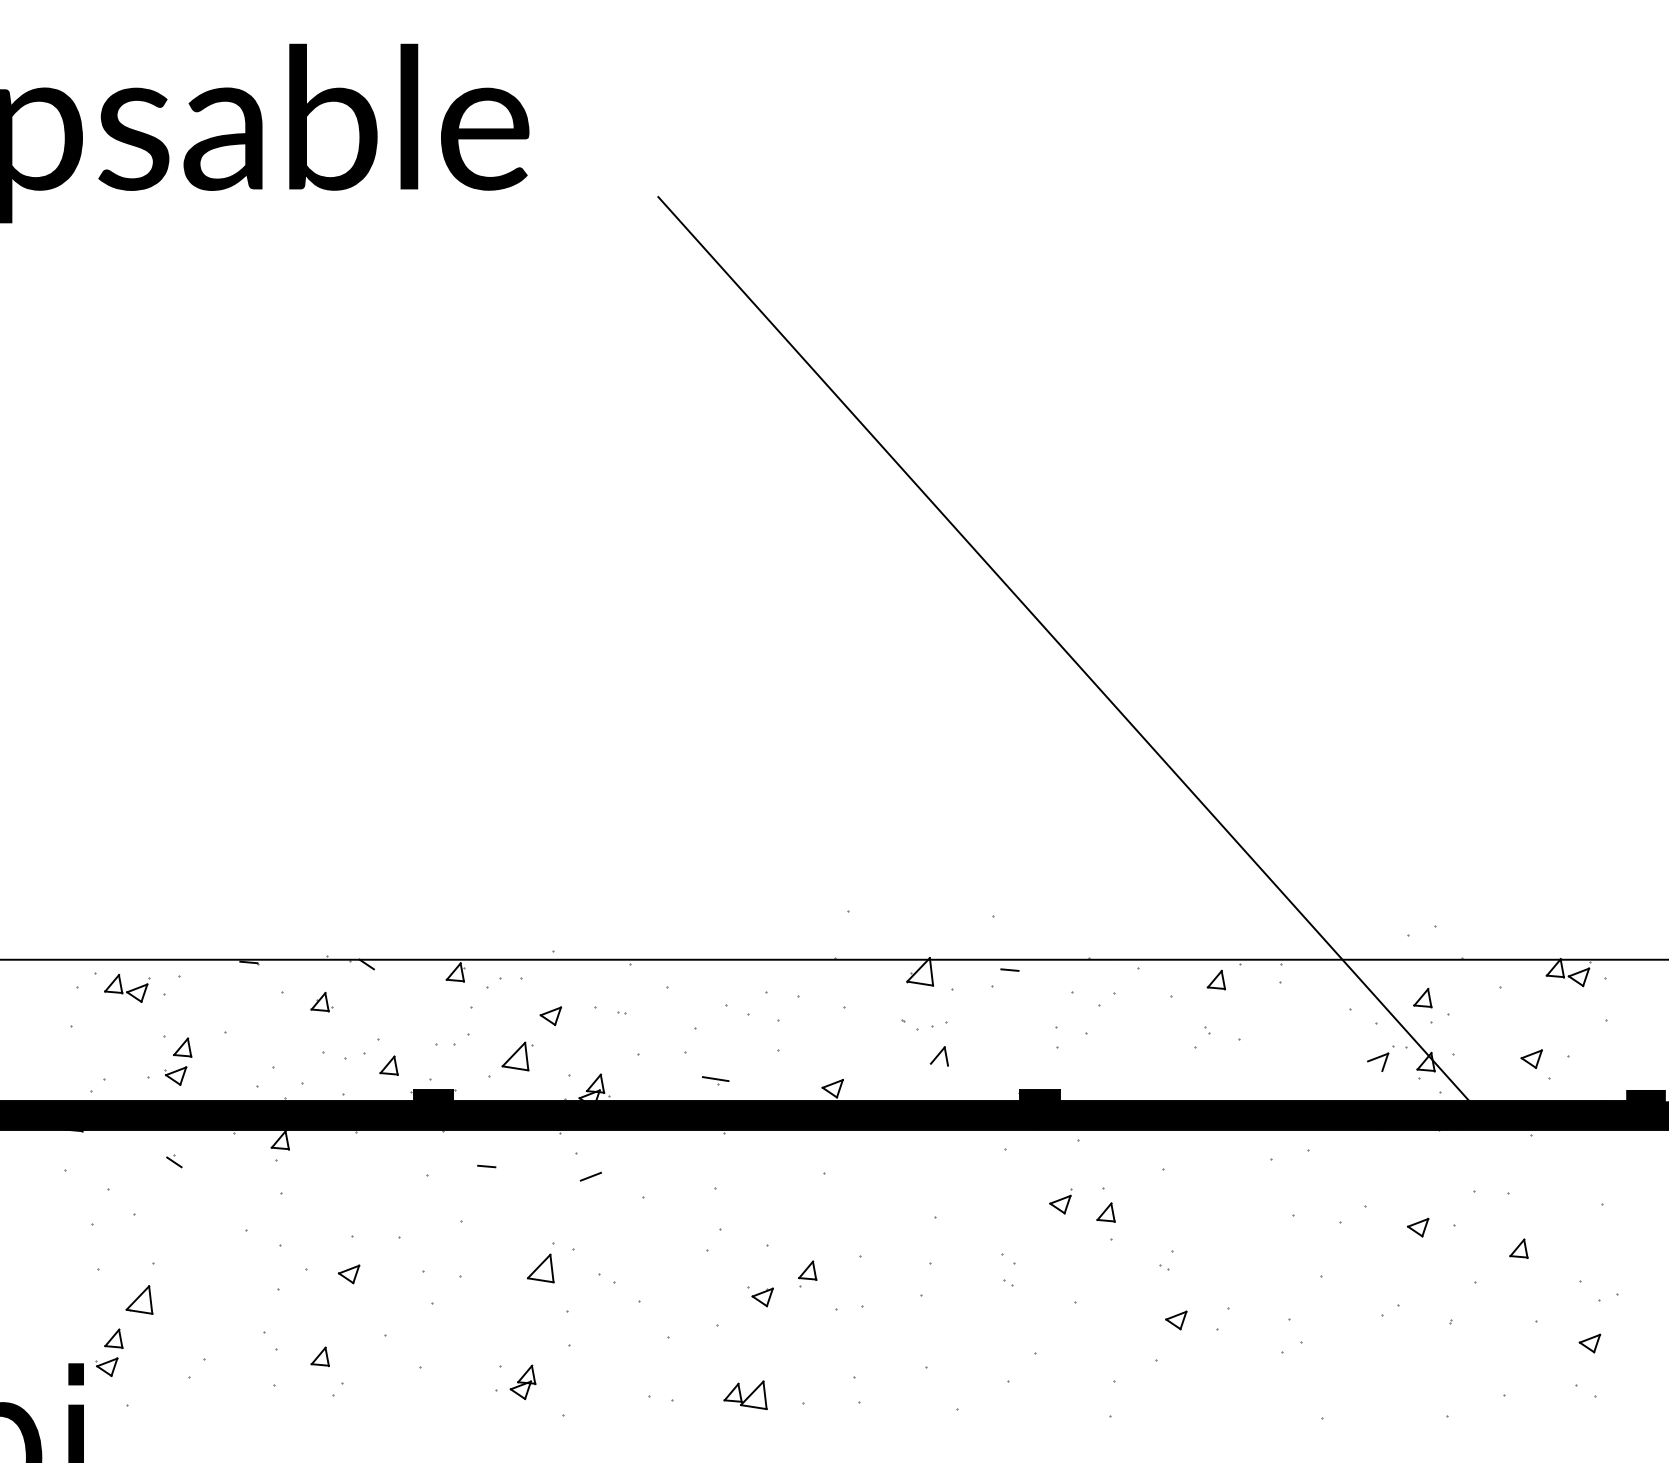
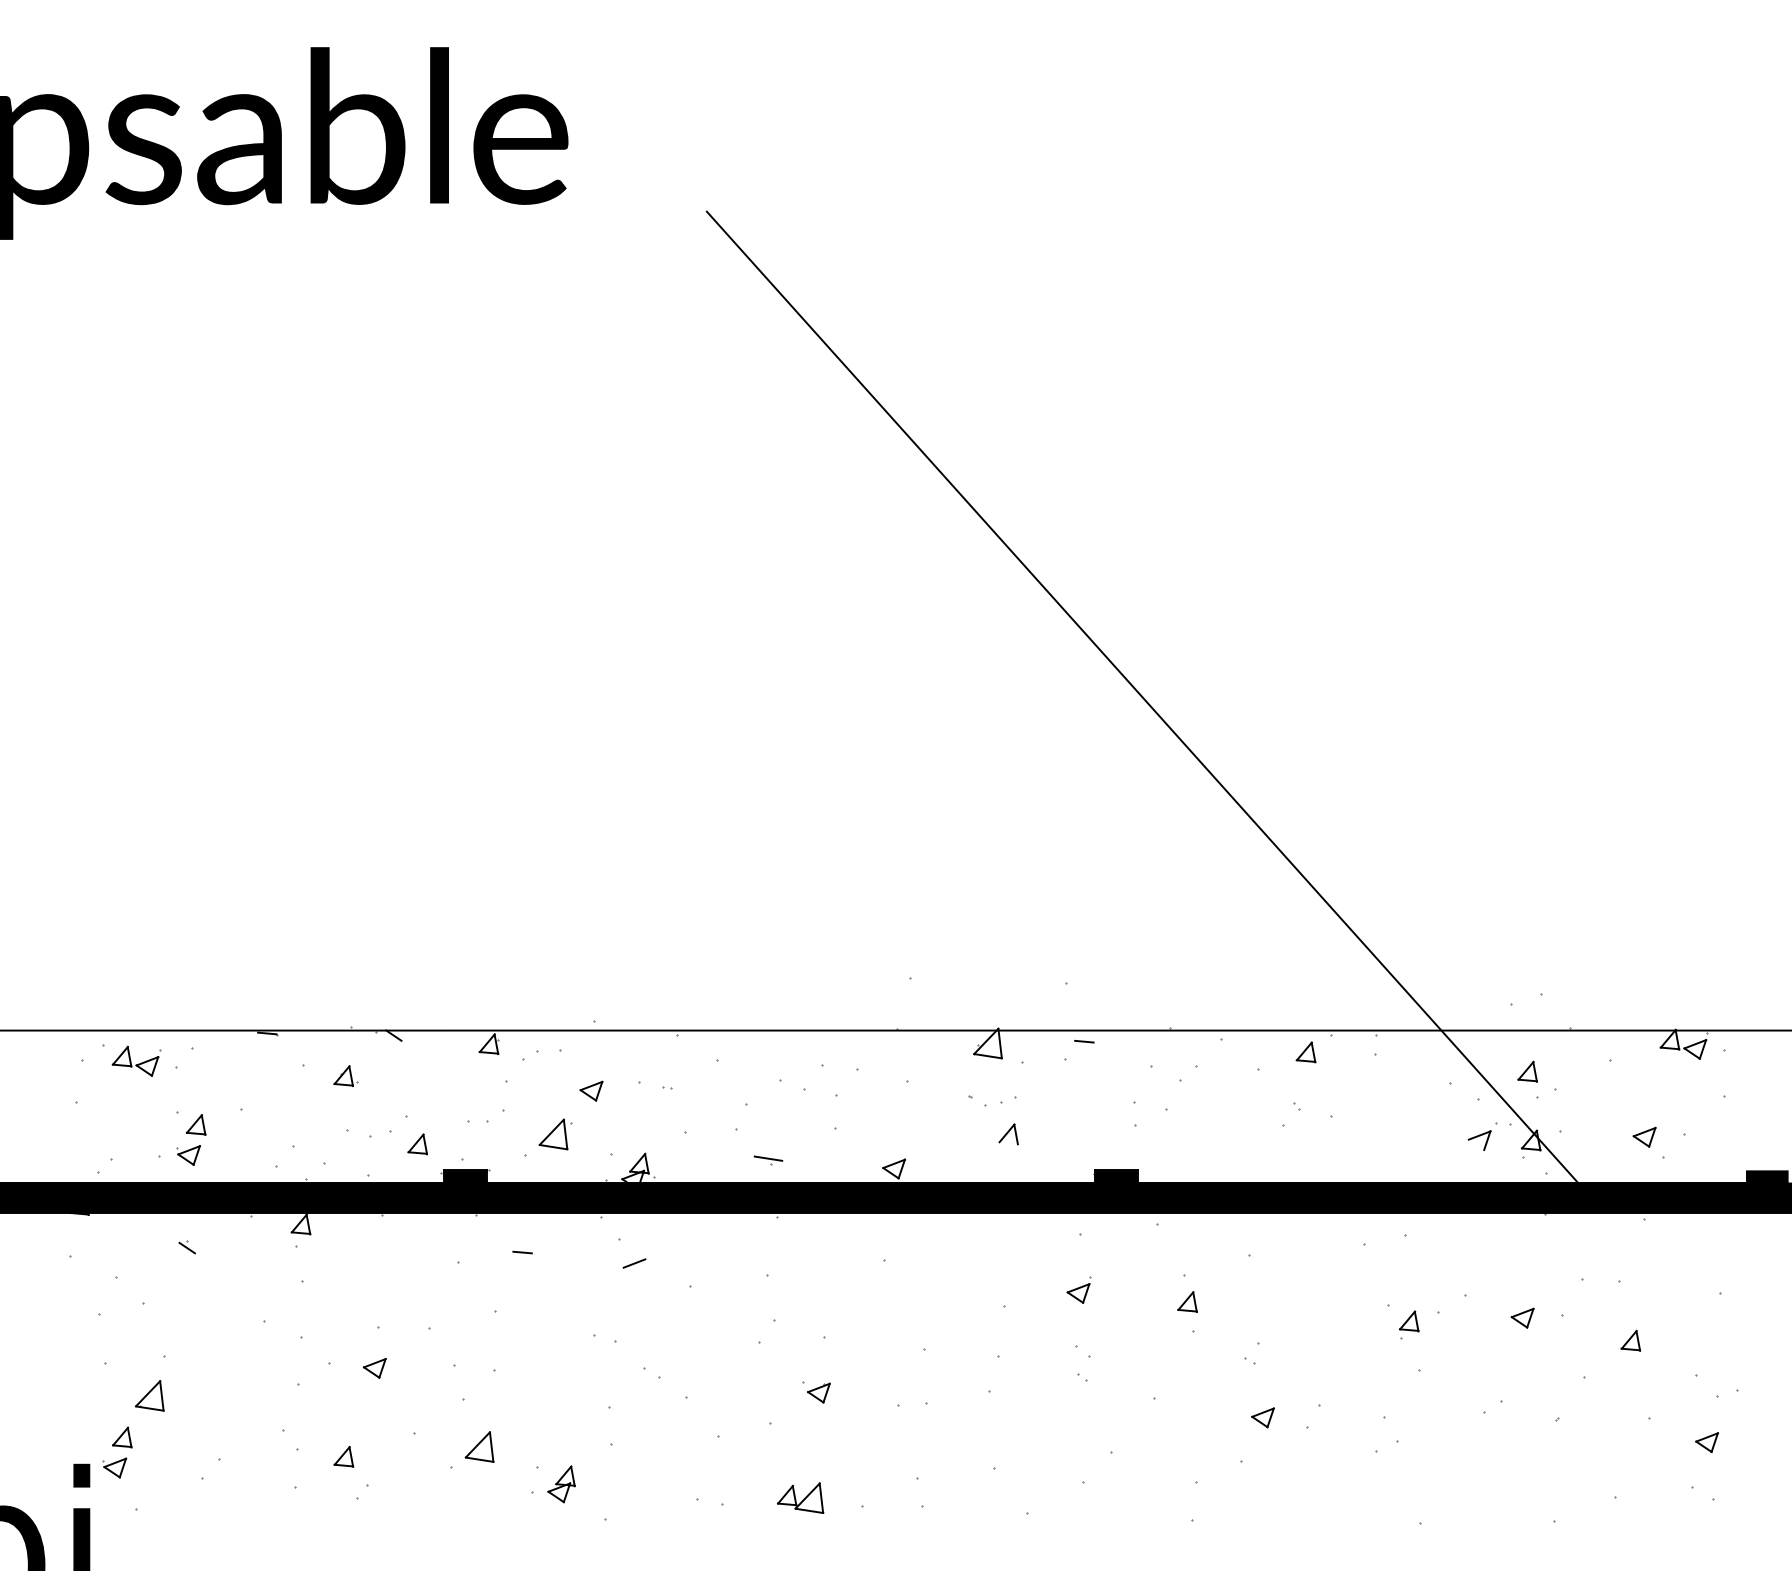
part: (1060, 1200) -> (1078, 1289), moved
part: (540, 1267) -> (479, 1446), moved
part: (807, 1273) -> (1409, 1324), moved

